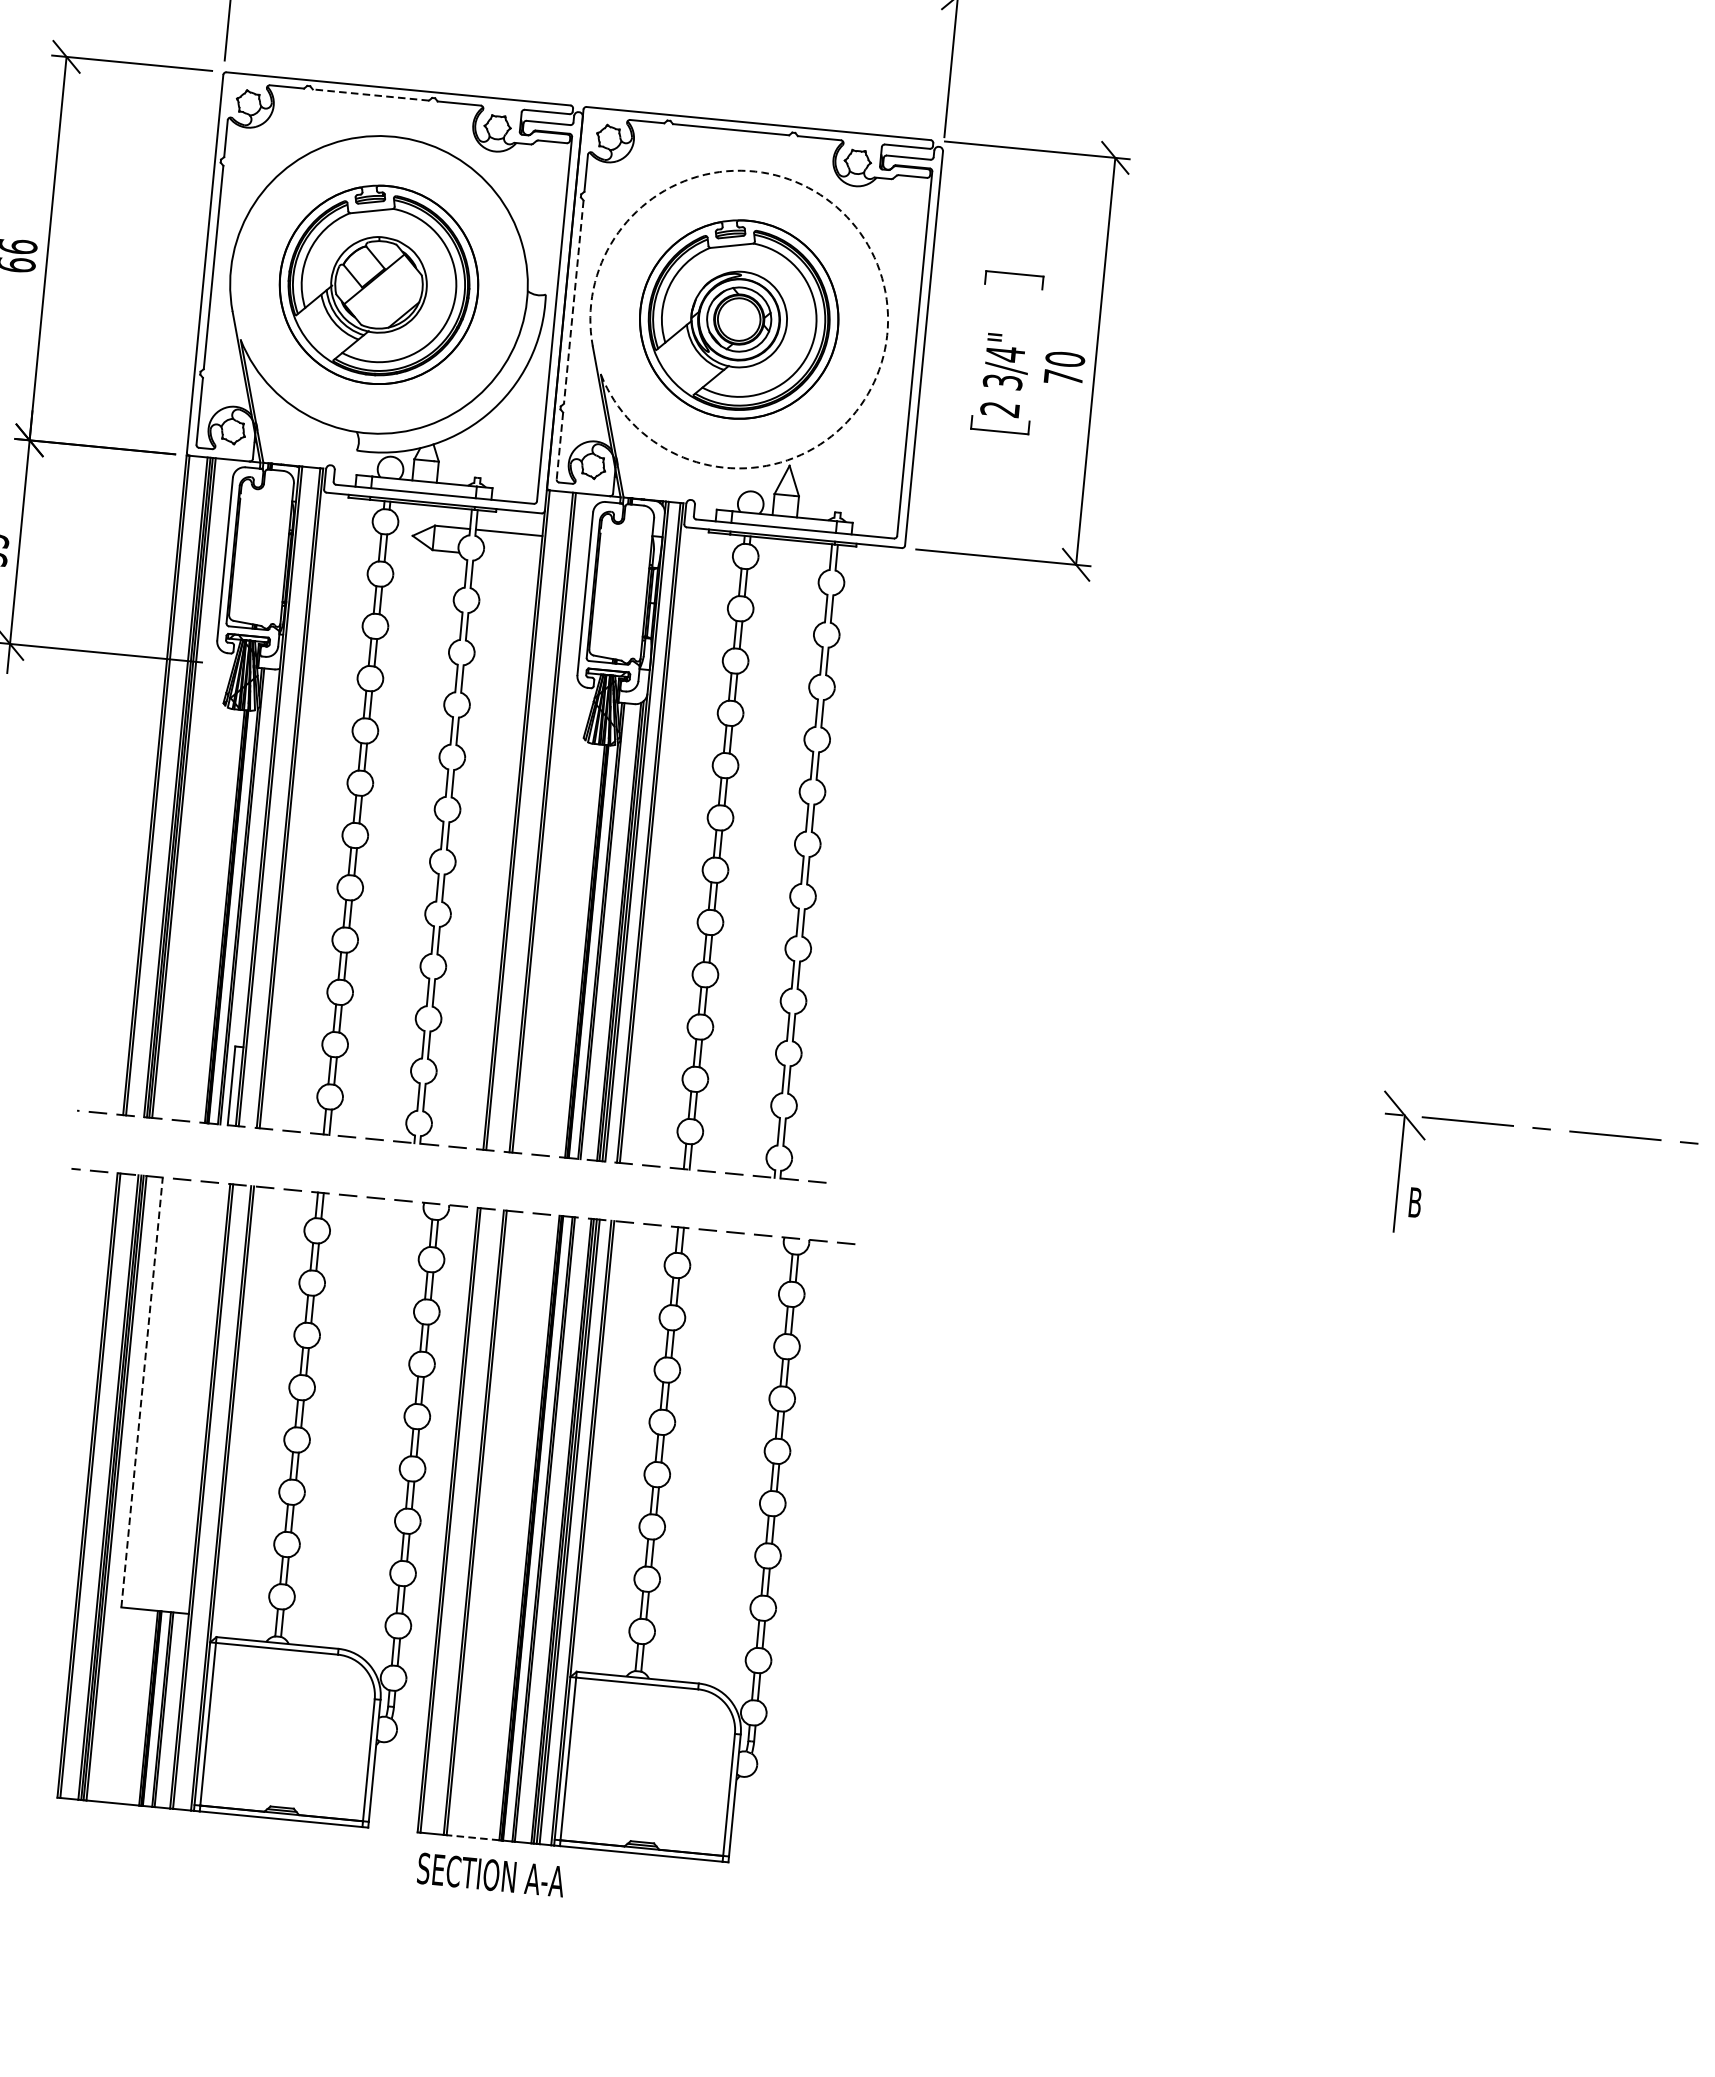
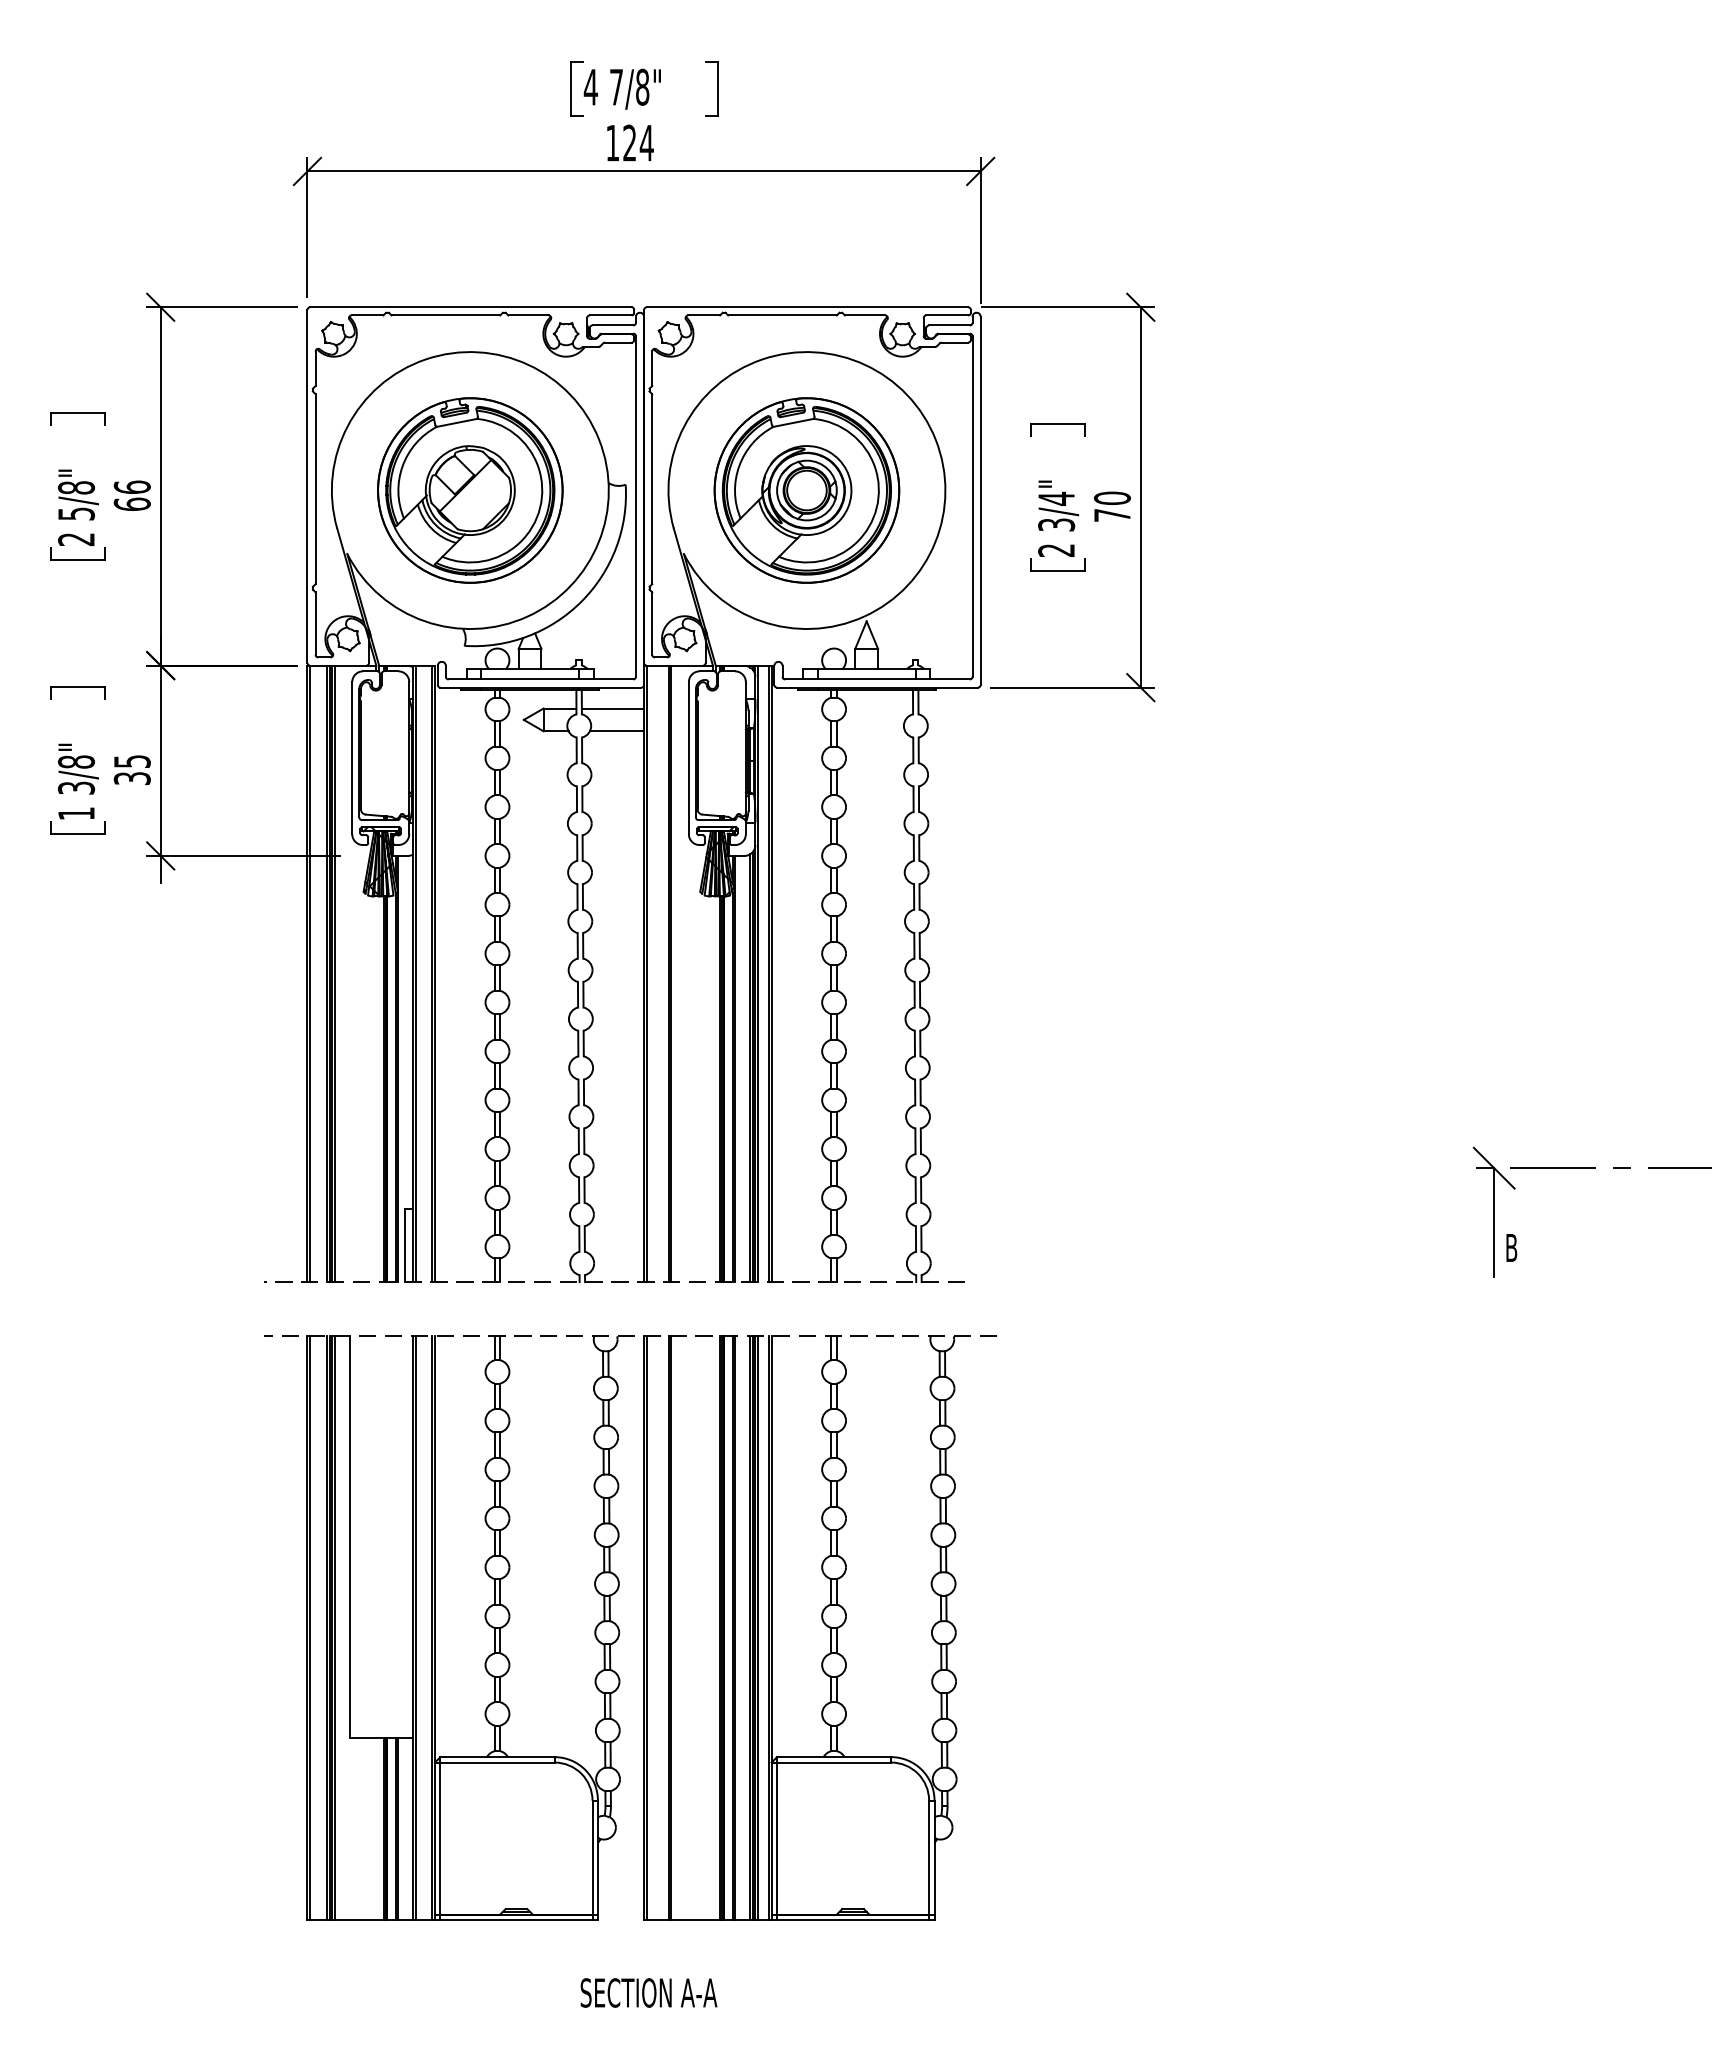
line: (370, 95) -> (445, 315), dashed -> solid
arc: (882, 278) -> (935, 439), dashed -> solid
line: (574, 302) -> (652, 489), dashed -> solid
line: (560, 447) -> (652, 624), dashed -> solid
line: (510, 557) -> (616, 731), added
line: (141, 1392) -> (349, 1537), dashed -> solid
line: (472, 1837) -> (695, 1919), dashed -> solid
text: (490, 1874) -> (648, 1992), moved

